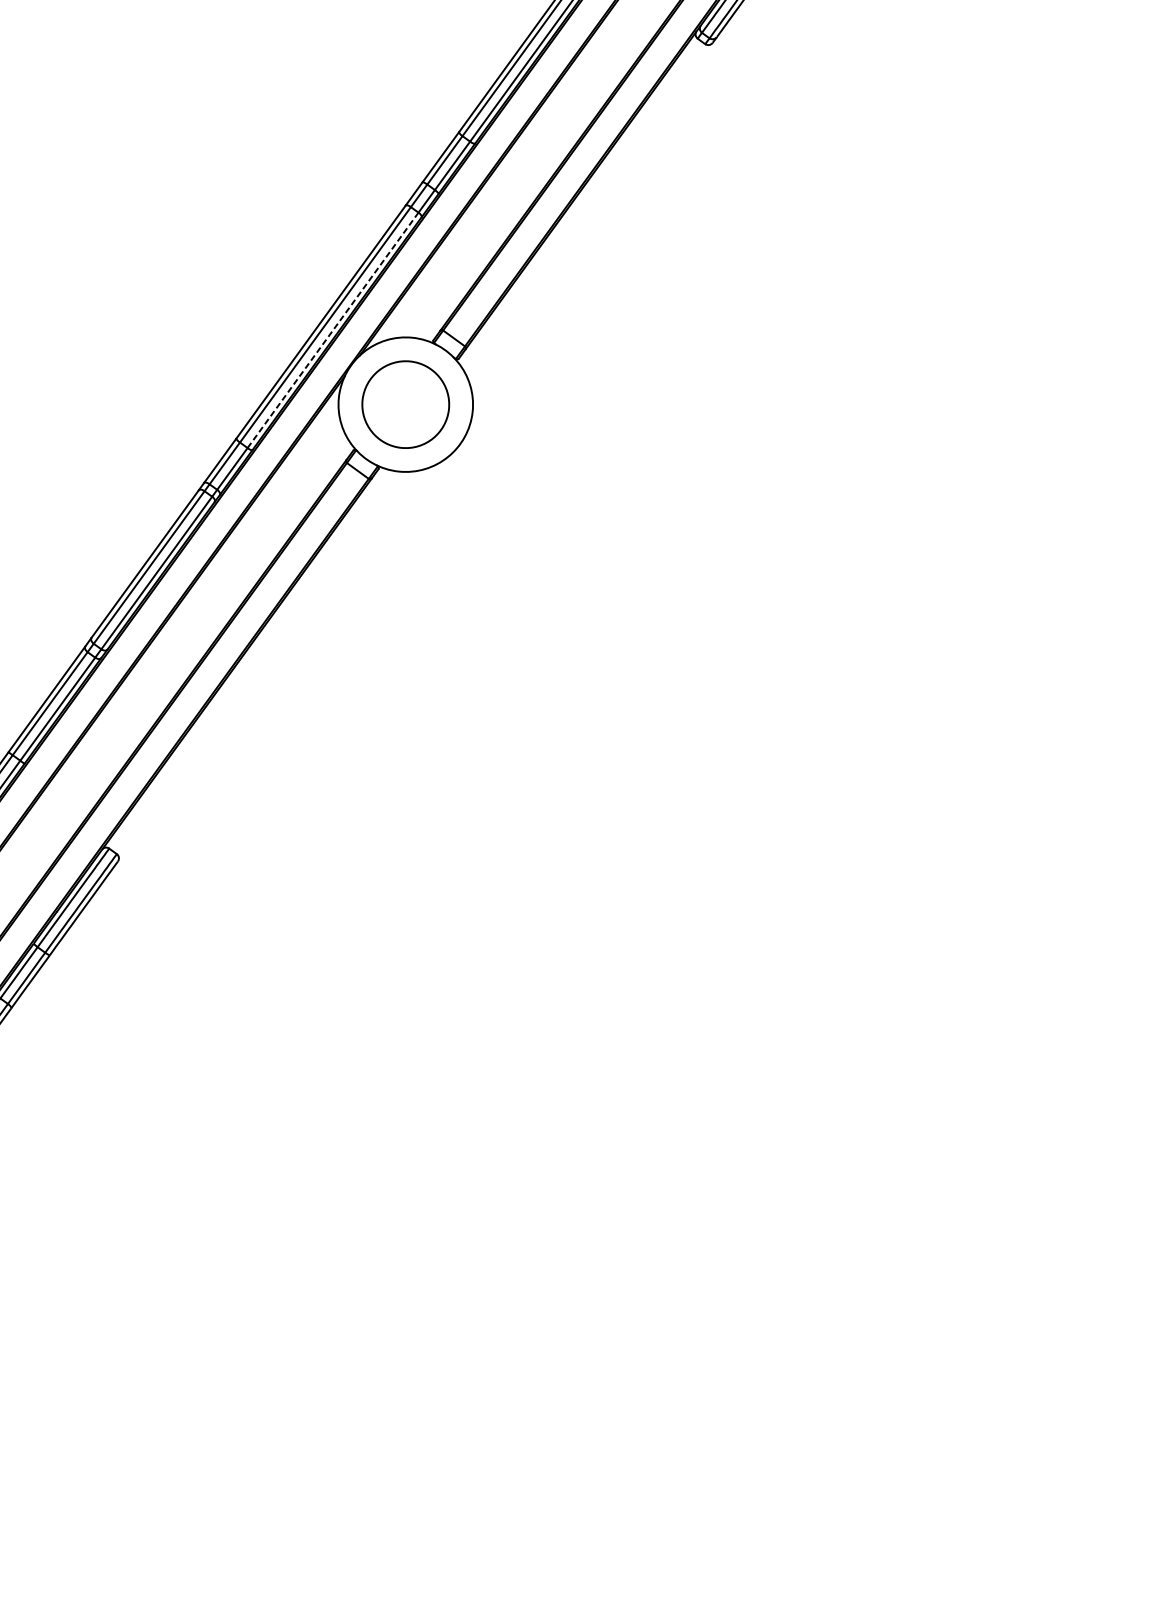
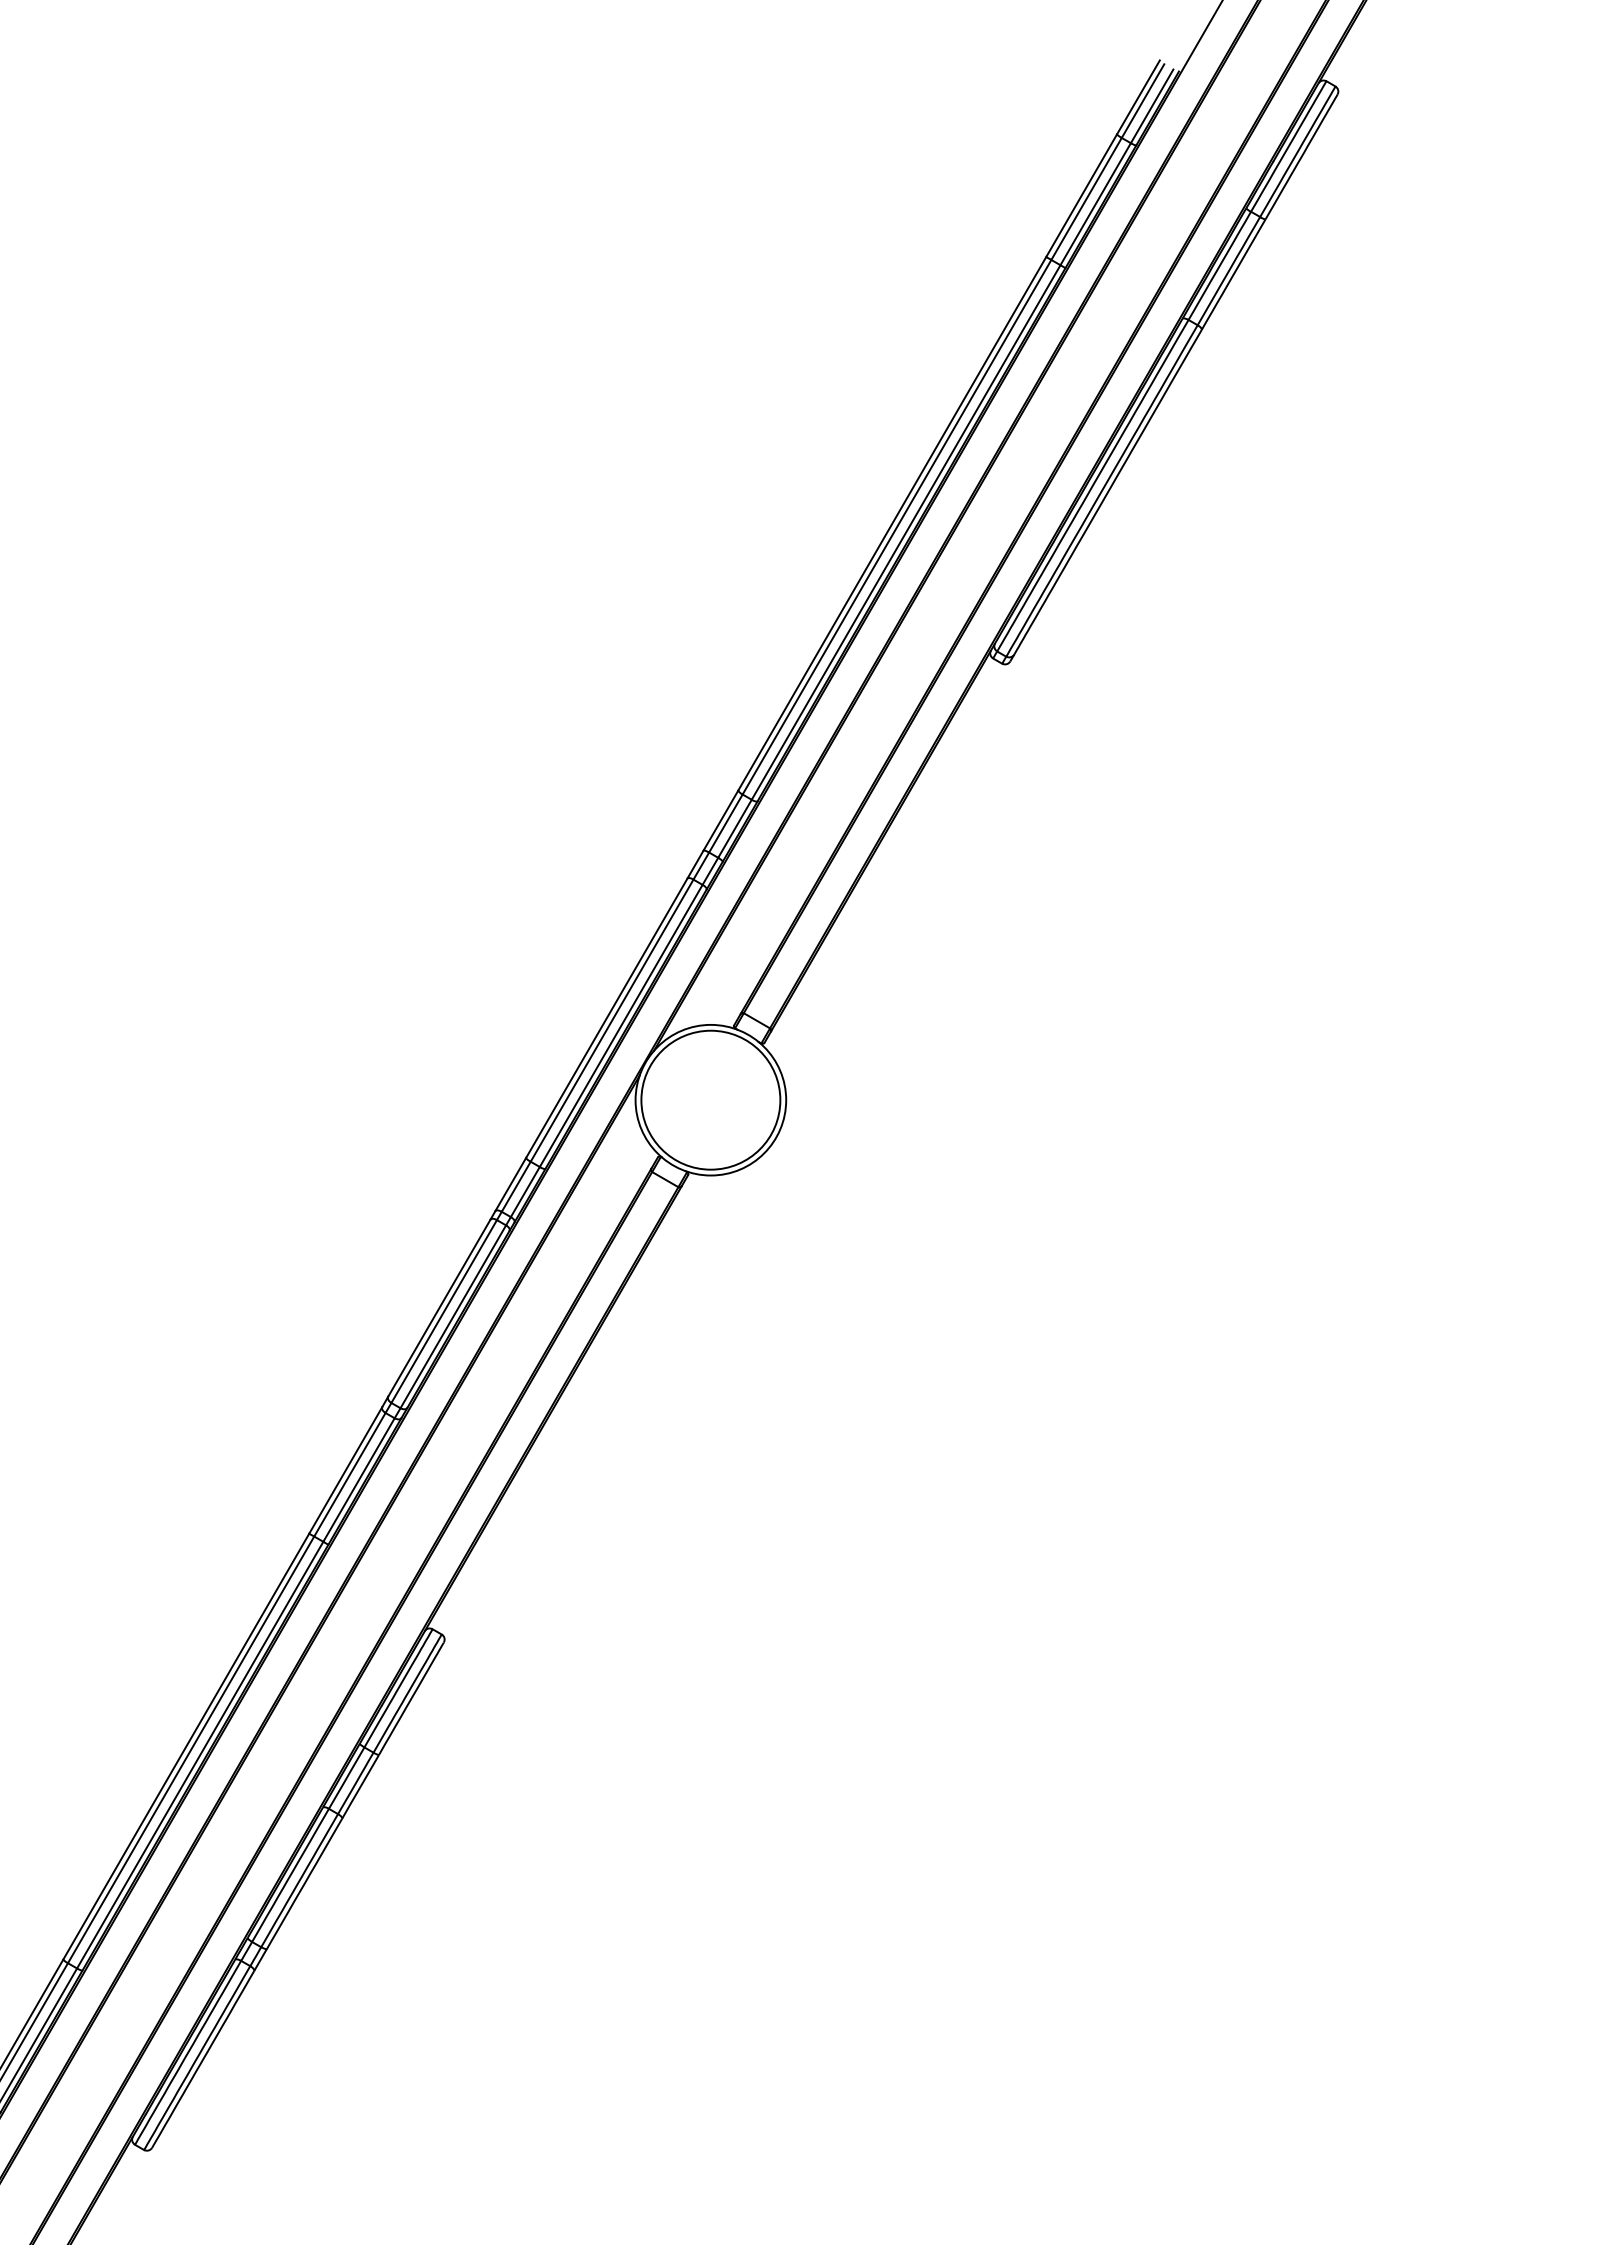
line: (333, 329) -> (621, 1025), dashed -> solid
circle: (405, 404) -> (710, 1099), size x1.43

